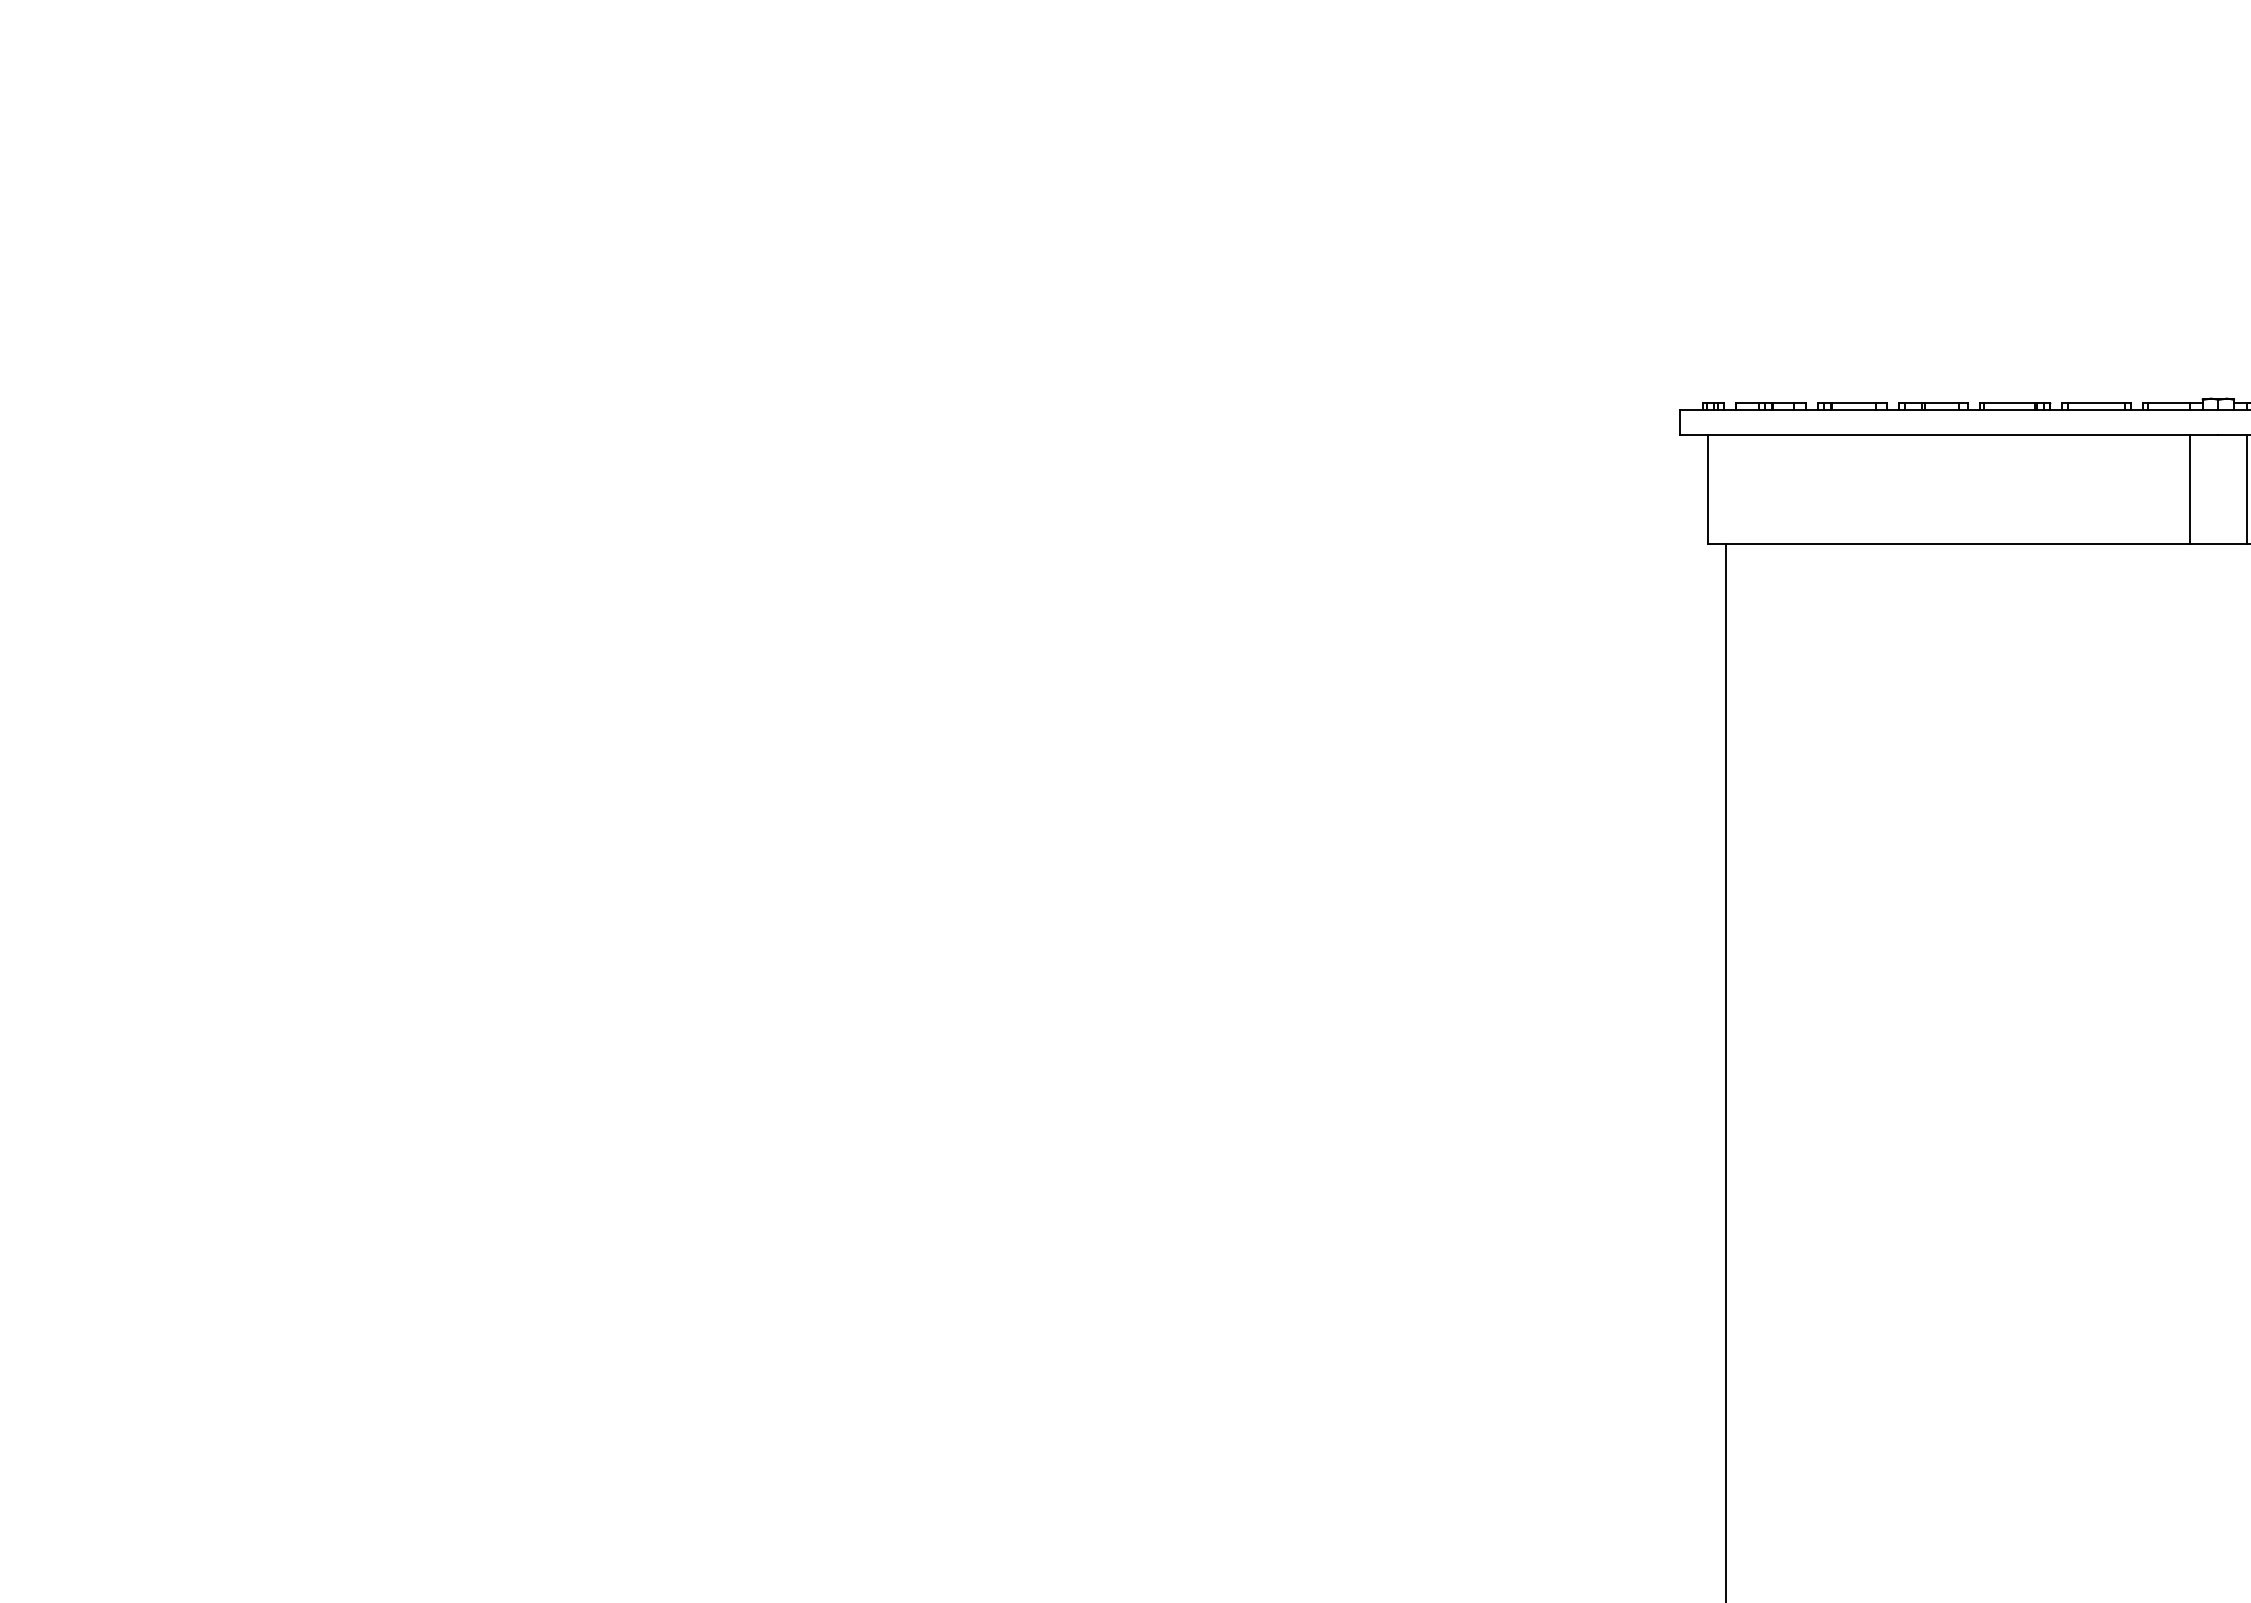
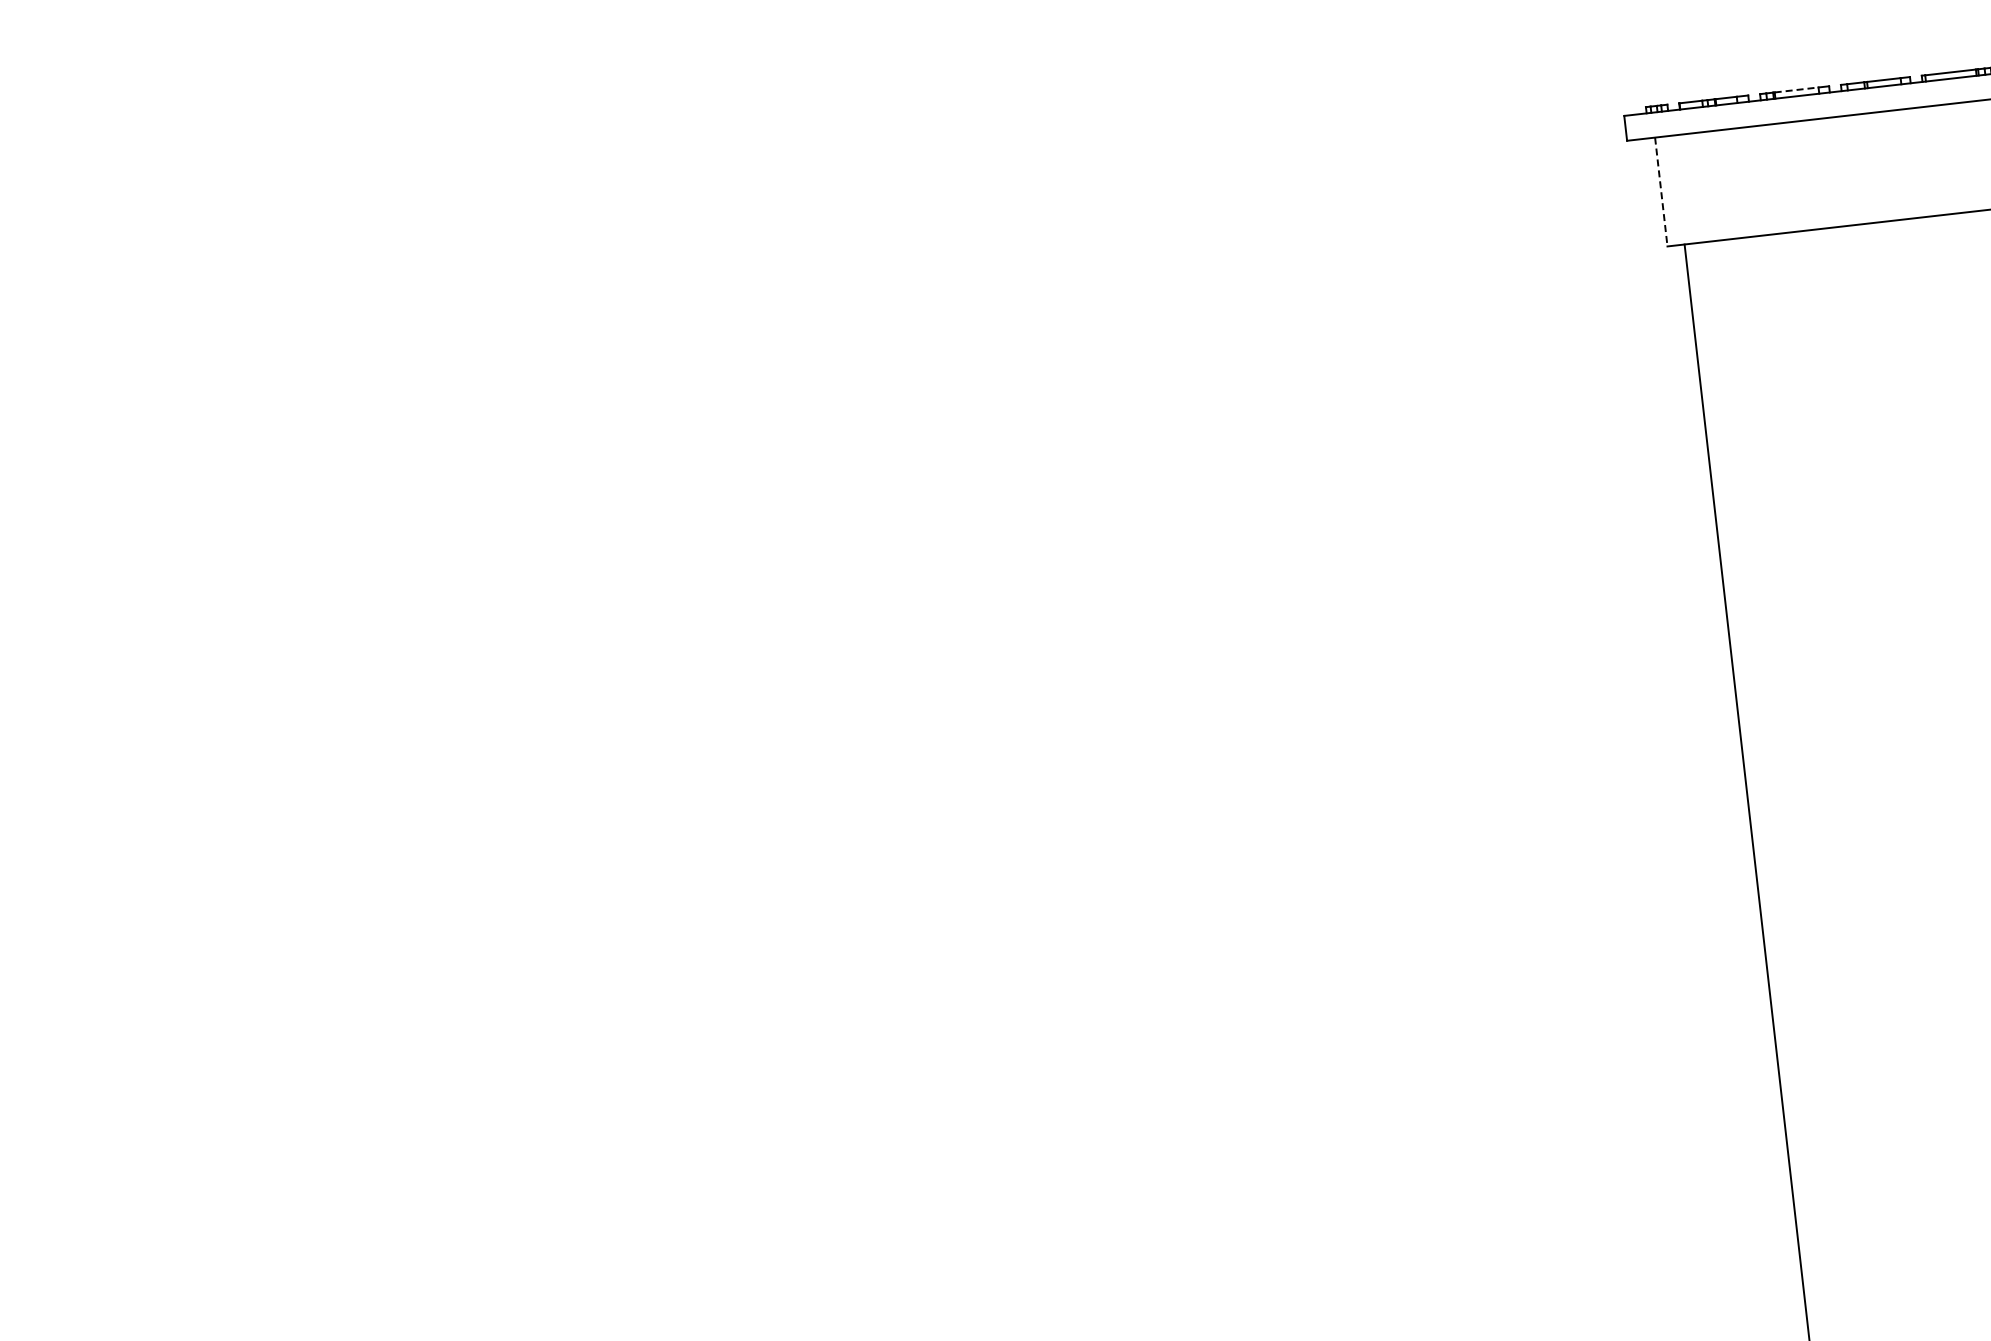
line: (1854, 403) -> (1796, 90), solid -> dashed
line: (1708, 489) -> (1661, 192), solid -> dashed

